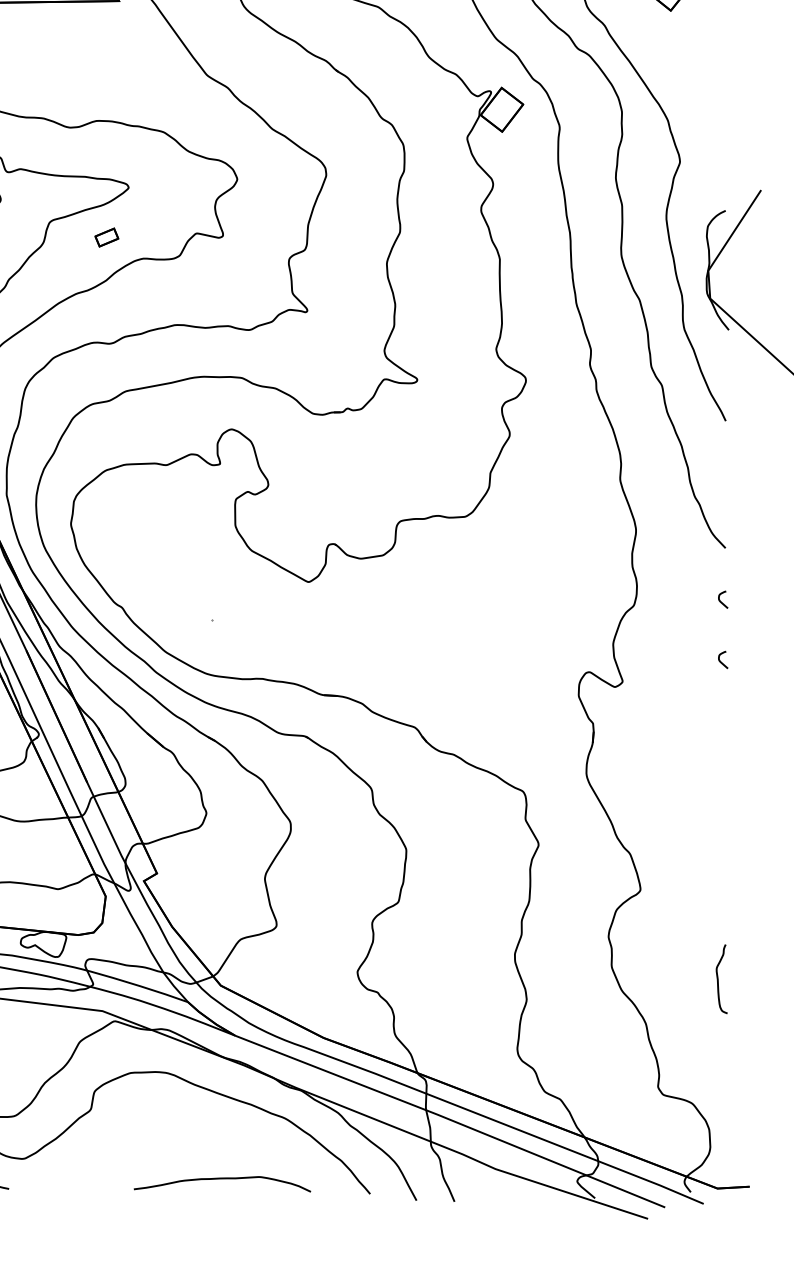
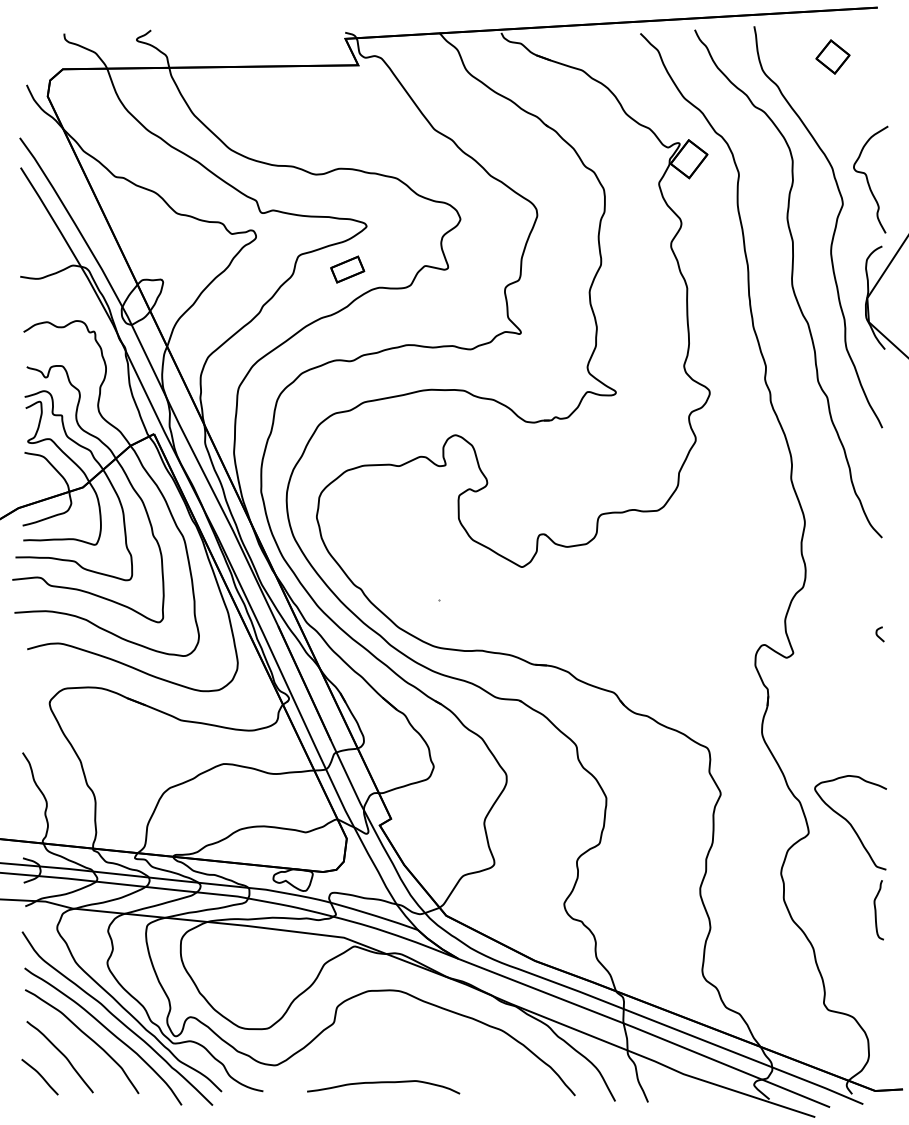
curve: (709, 133) -> (868, 179), added
part: (106, 237) -> (347, 269), size x1.67
curve: (721, 601) -> (878, 583), removed
curve: (688, 877) -> (850, 822), added
curve: (222, 1179) -> (383, 1083), moved

